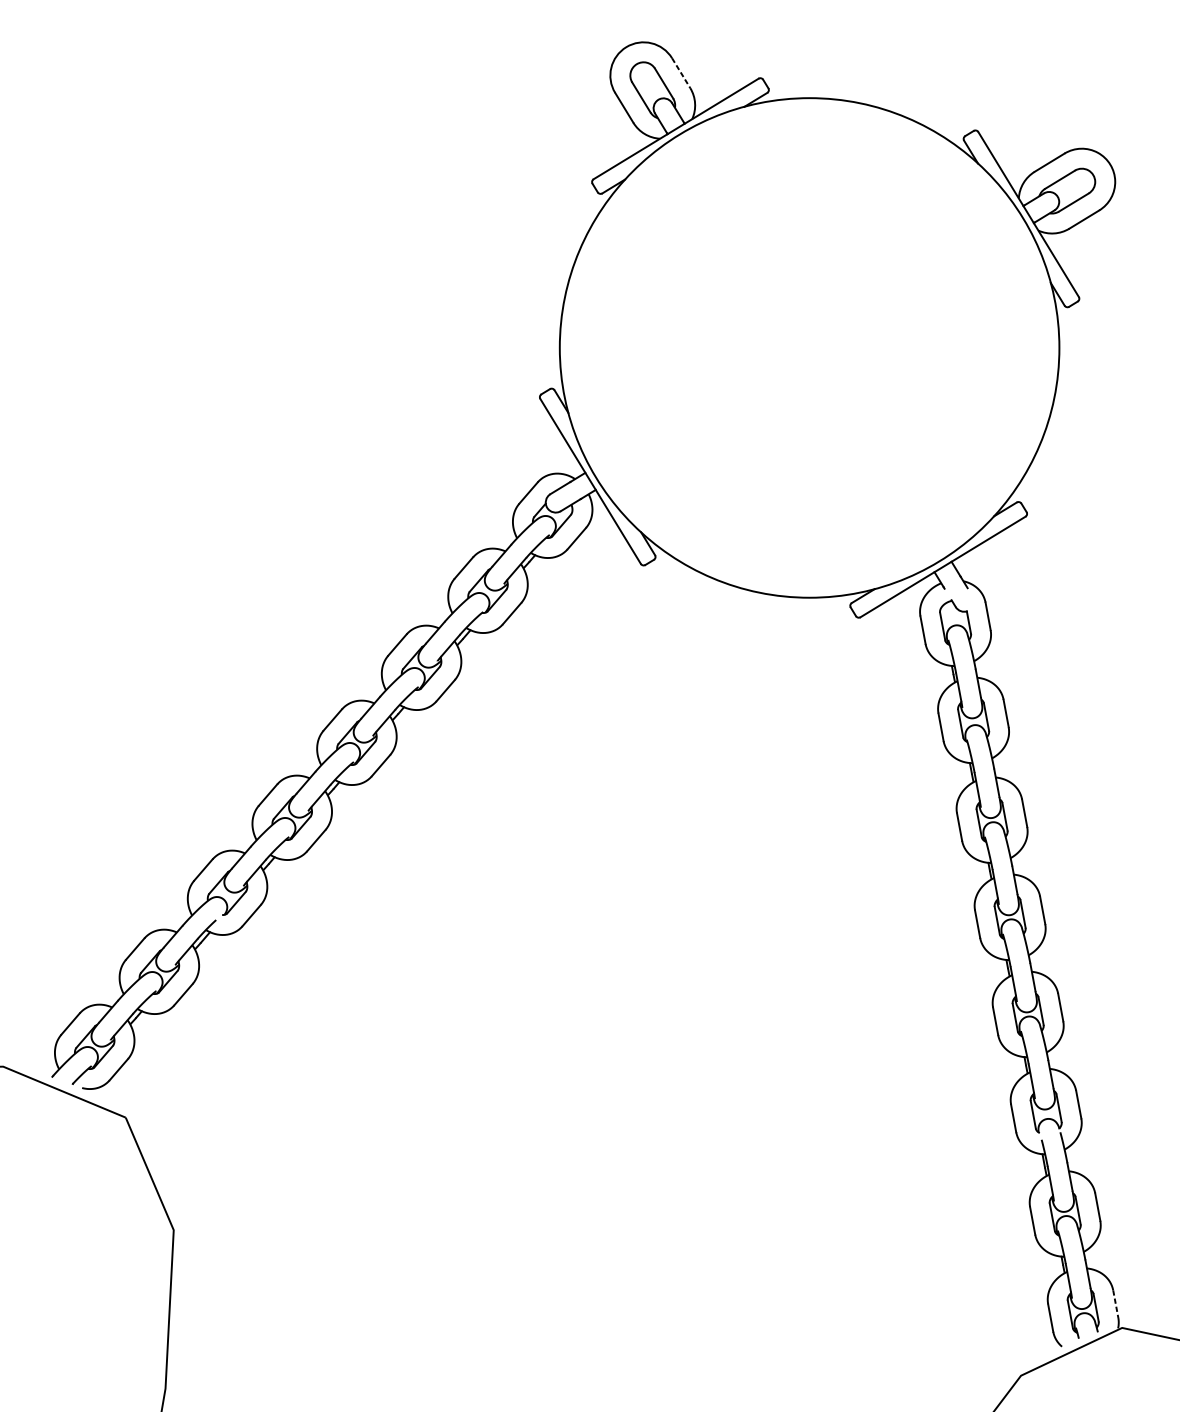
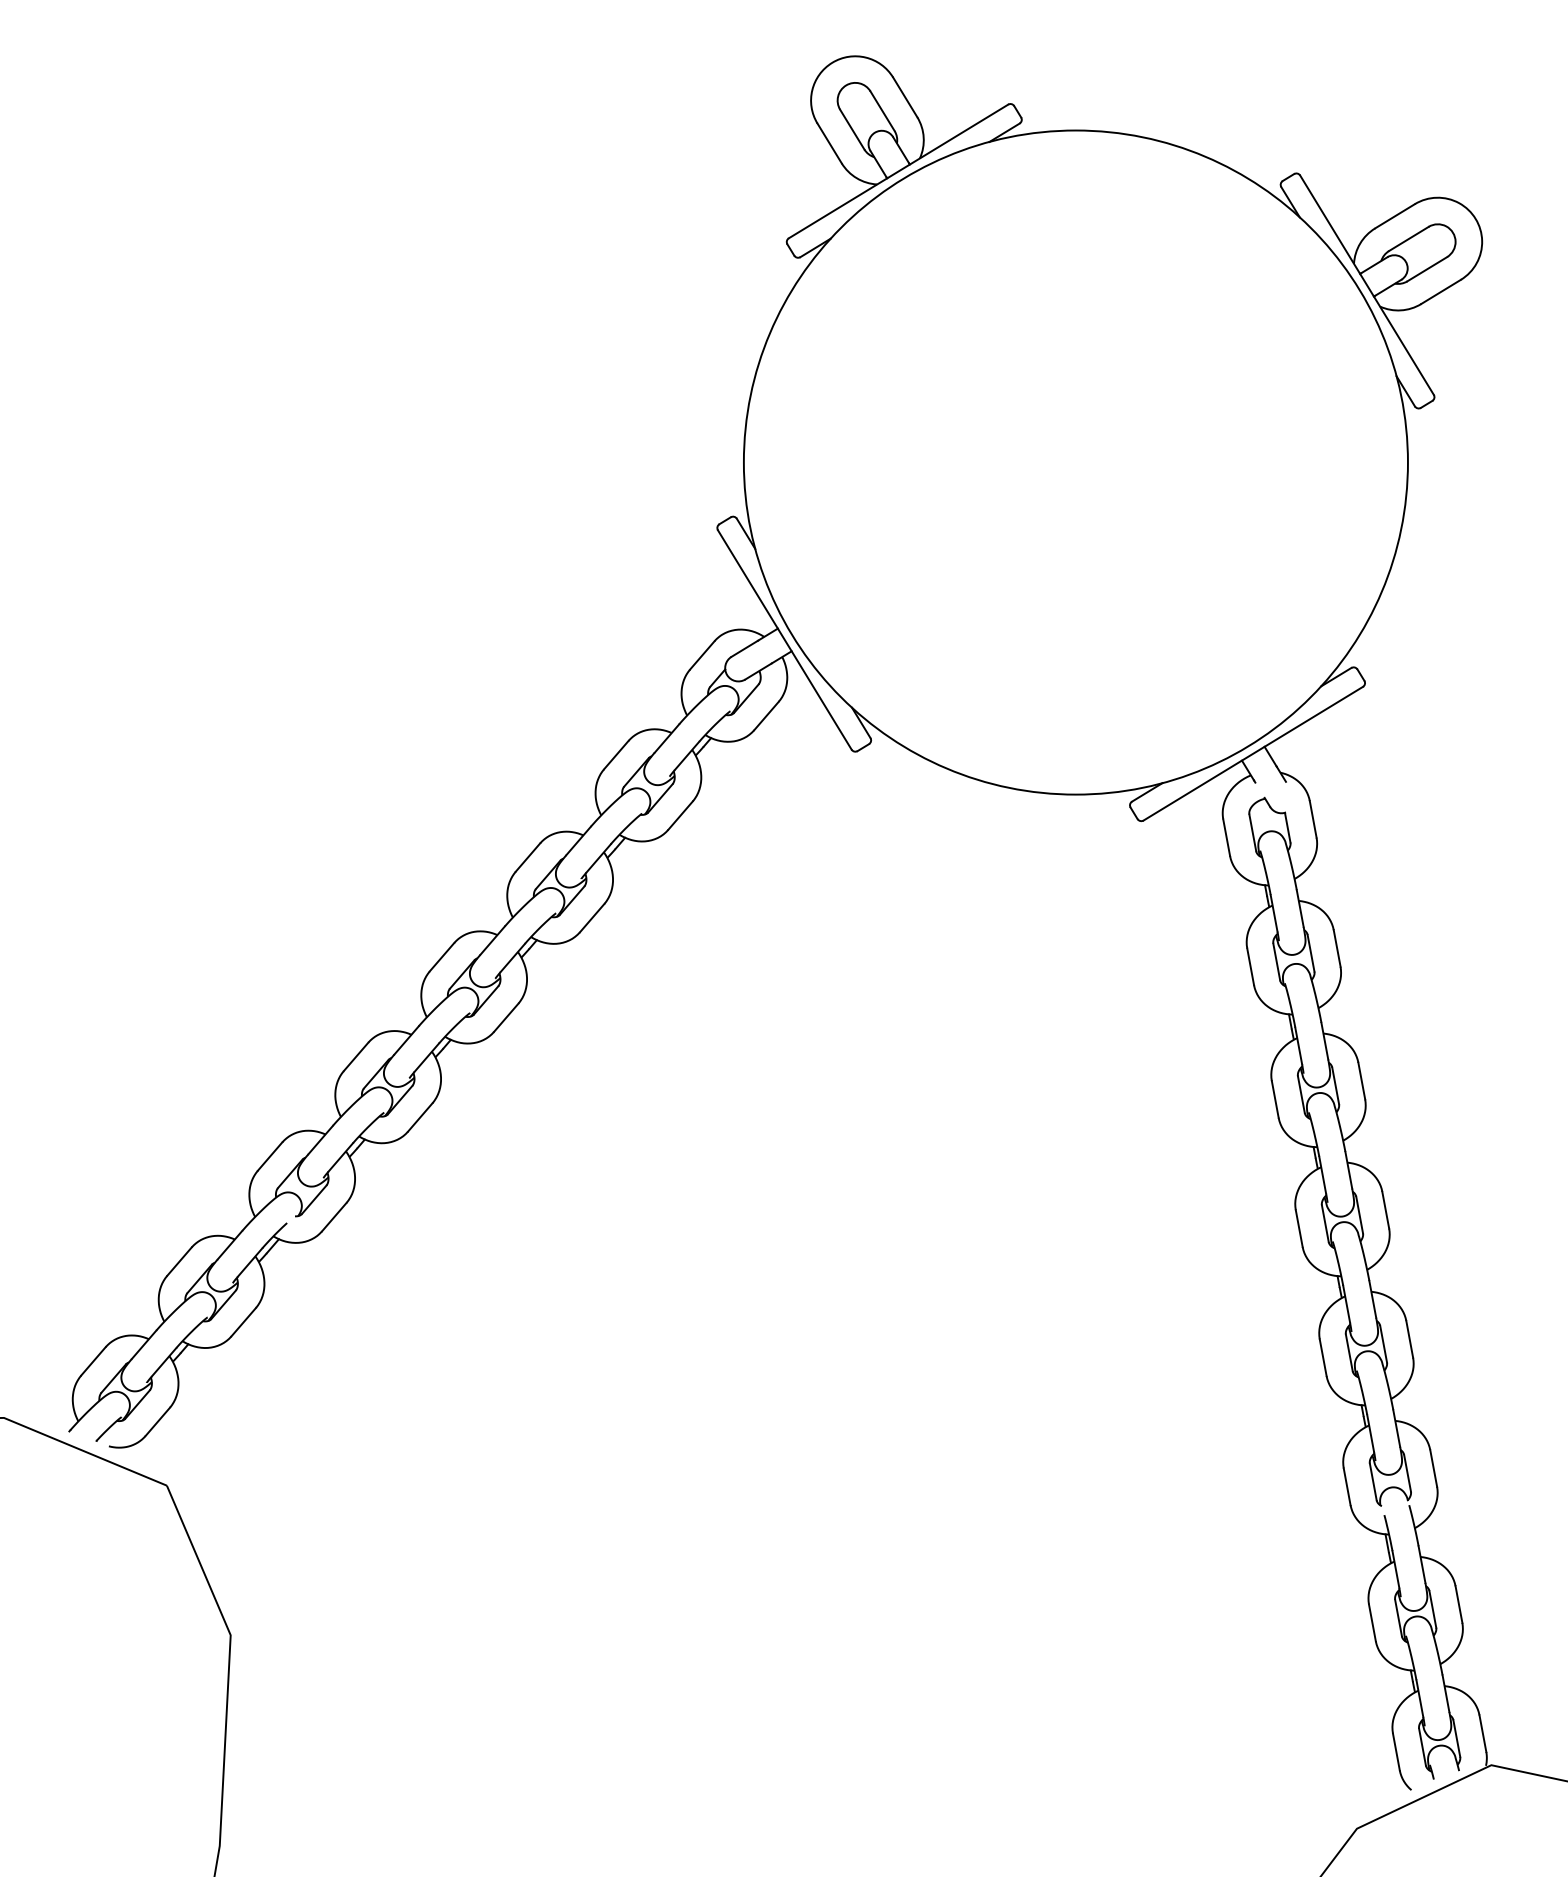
line: (681, 73) -> (905, 97), dashed -> solid
line: (1115, 1304) -> (1482, 1733), dashed -> solid

